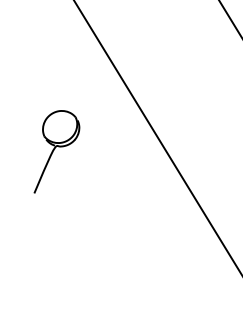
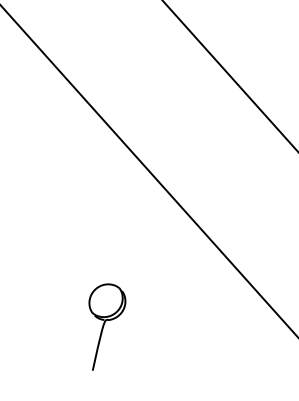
part: (56, 152) -> (107, 326), moved

